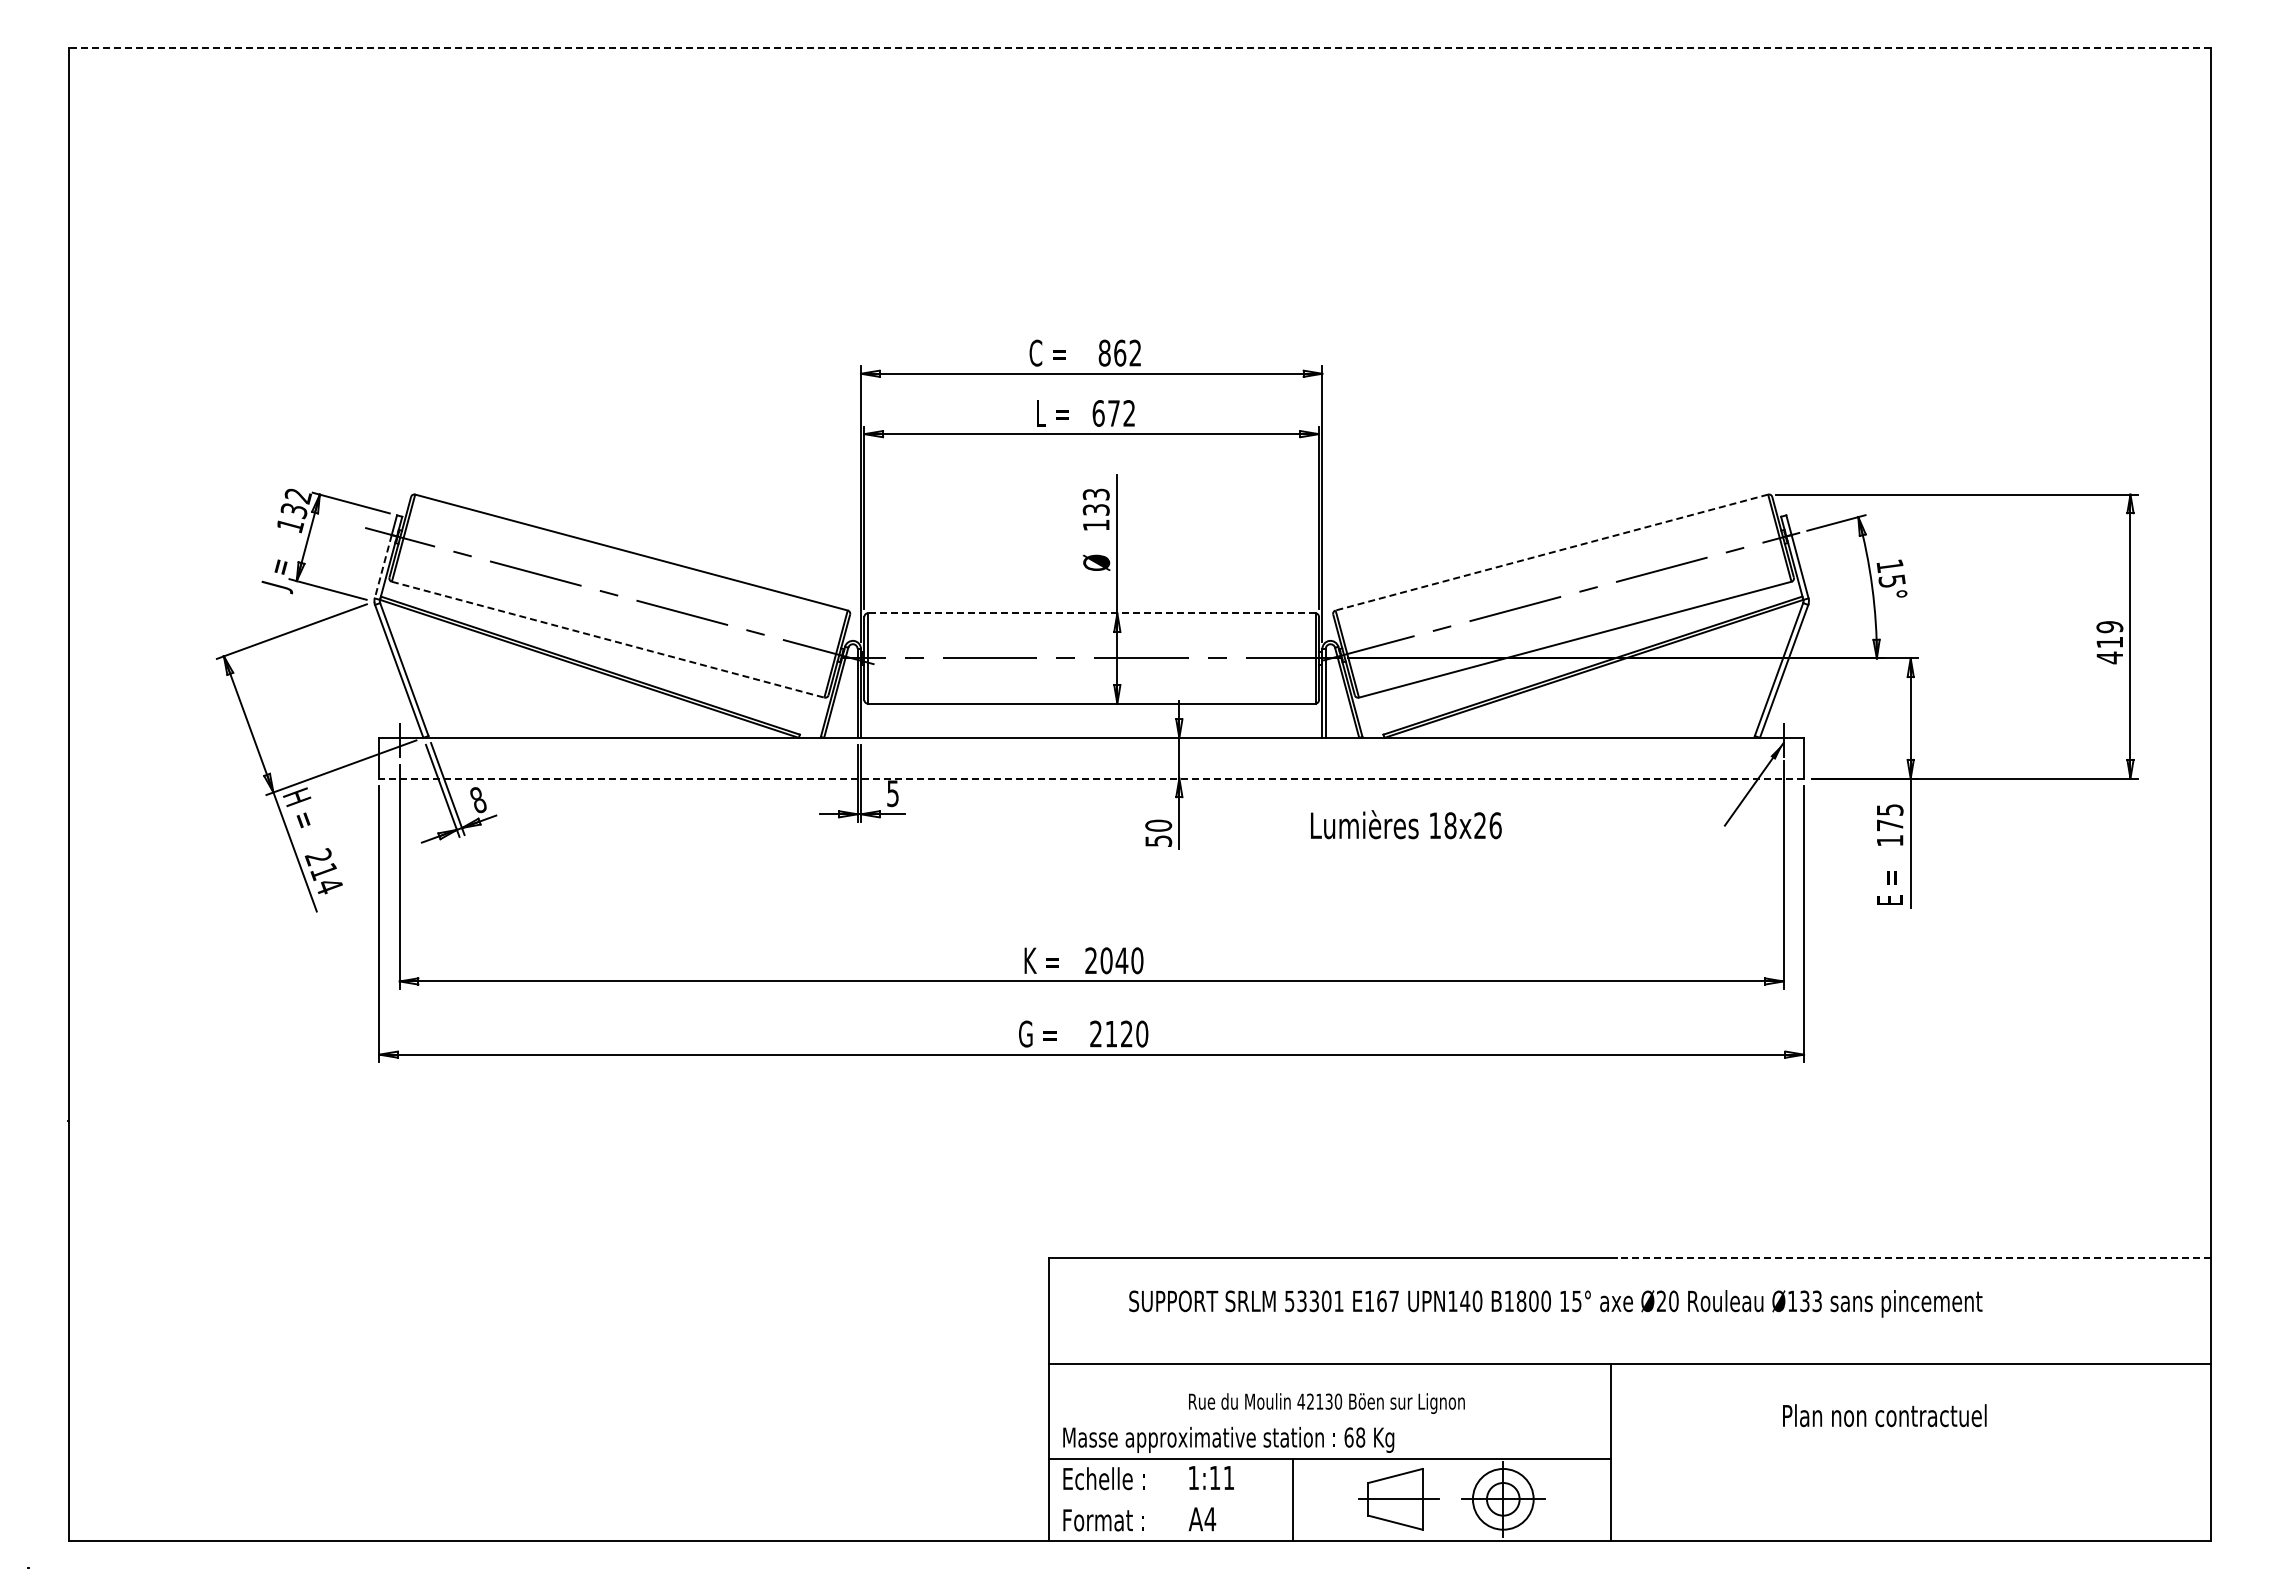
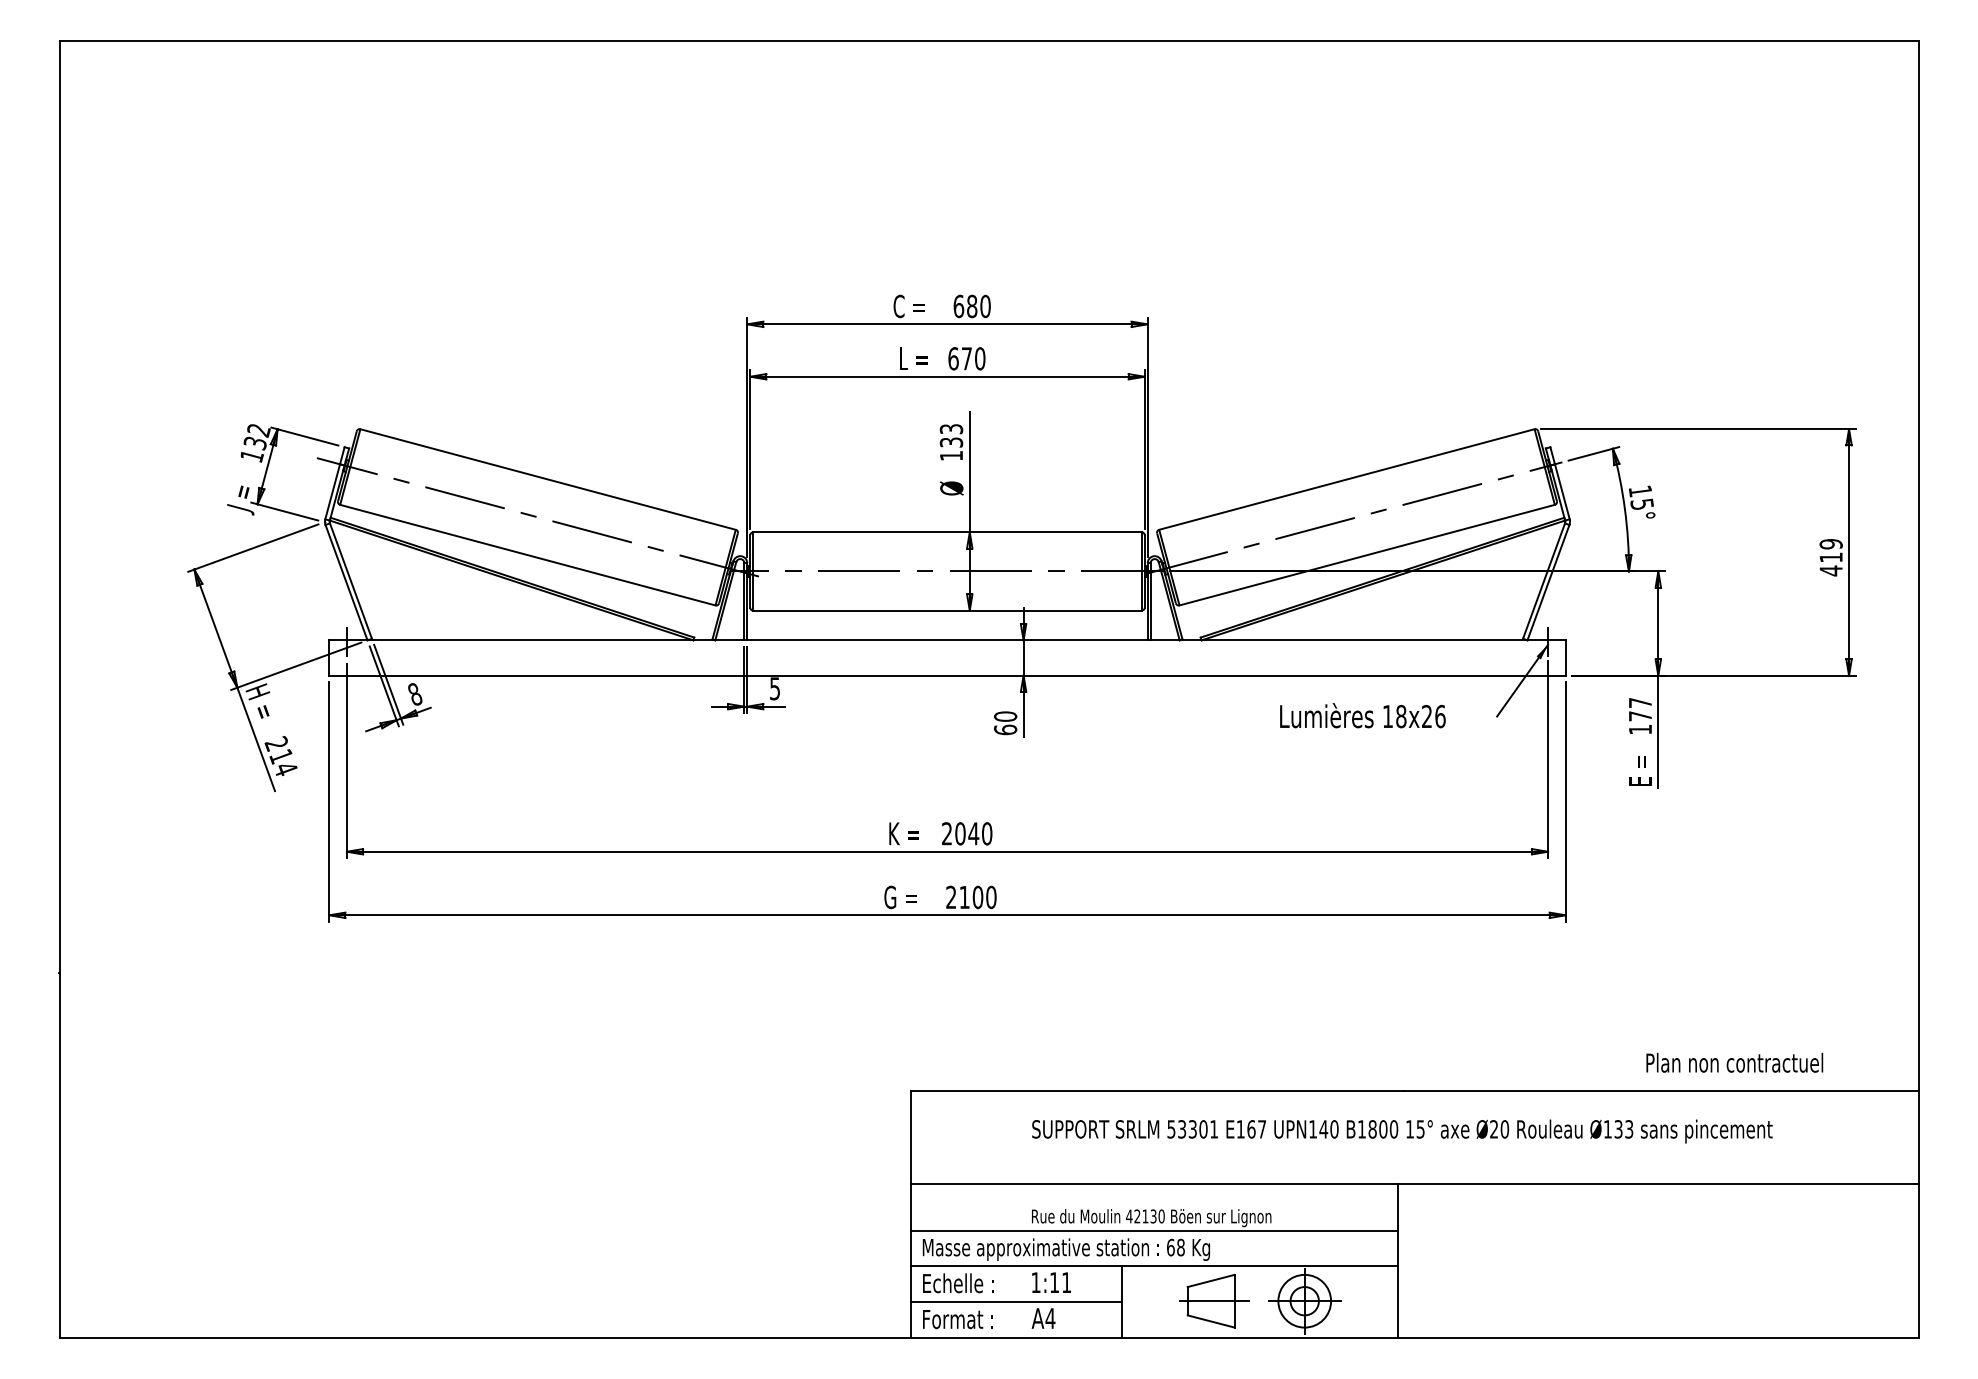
line: (1139, 47) -> (989, 41), dashed -> solid
text: (1119, 352) -> (971, 305), 862 -> 680
text: (1129, 413) -> (980, 358), 672 -> 670
line: (1551, 552) -> (1346, 479), dashed -> solid
line: (383, 566) -> (332, 491), dashed -> solid
line: (1091, 613) -> (947, 532), dashed -> solid
line: (608, 639) -> (528, 554), dashed -> solid
line: (1091, 778) -> (947, 675), dashed -> solid
text: (1890, 809) -> (1640, 702), 175 -> 177
text: (1406, 824) -> (1363, 715), moved
text: (1158, 841) -> (1005, 730), 50 -> 60
text: (1126, 1033) -> (977, 896), 2120 -> 2100
line: (1913, 1257) -> (1660, 1091), dashed -> solid
text: (1555, 1303) -> (1402, 1131), moved
text: (1884, 1415) -> (1734, 1062), moved
line: (1330, 1418) -> (1154, 1231), added
line: (1170, 1500) -> (1015, 1302), added

